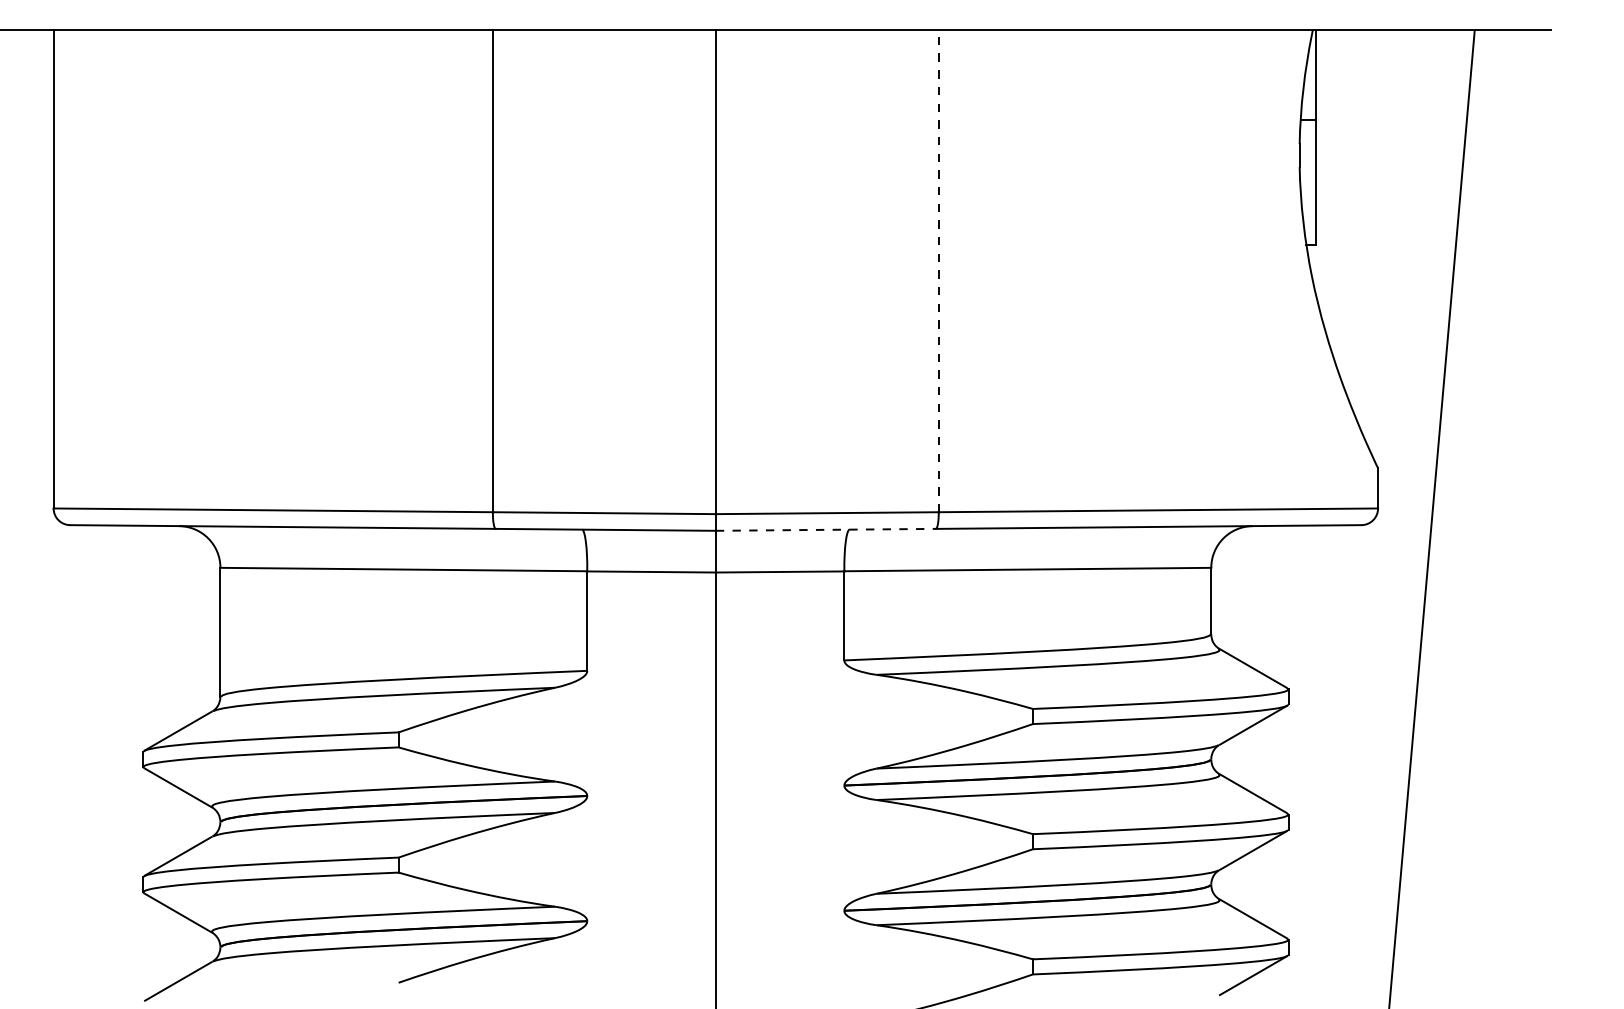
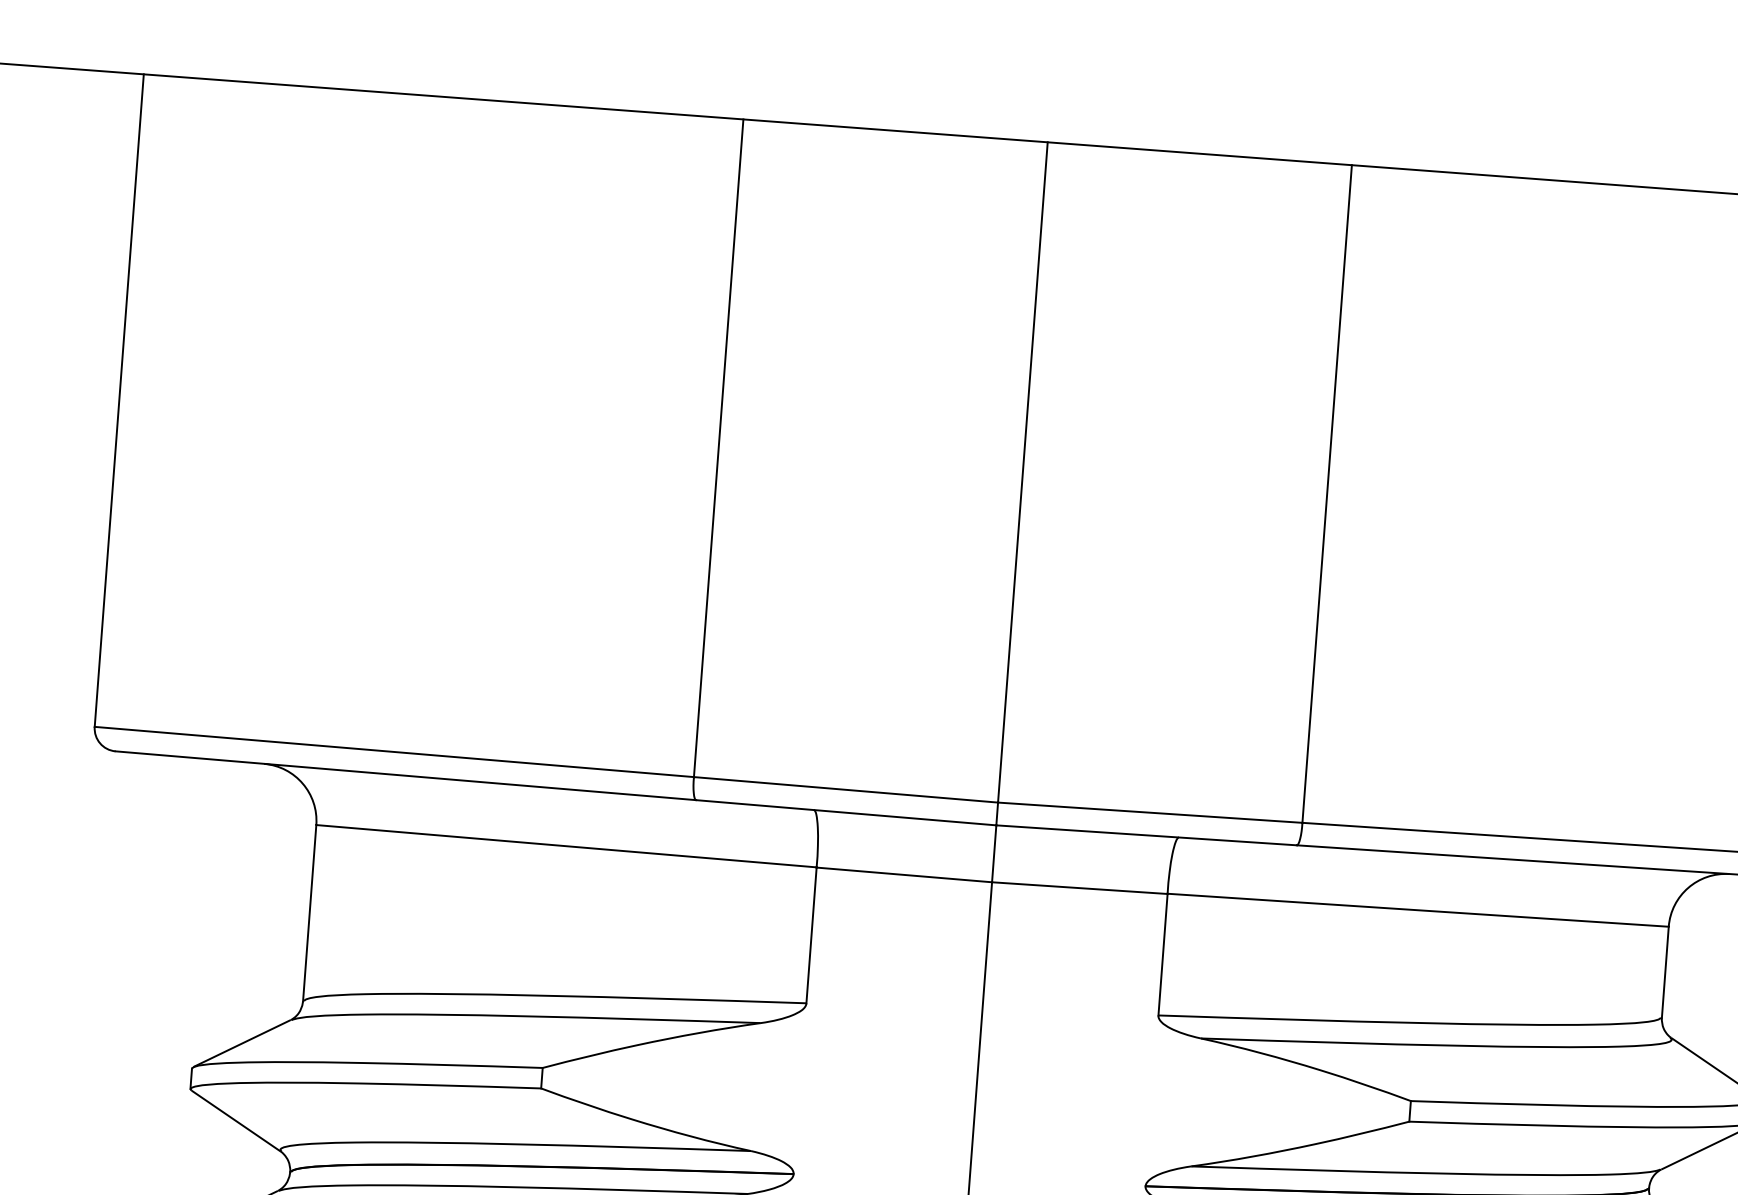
line: (938, 271) -> (1326, 494), dashed -> solid
line: (826, 529) -> (1147, 834), dashed -> solid

